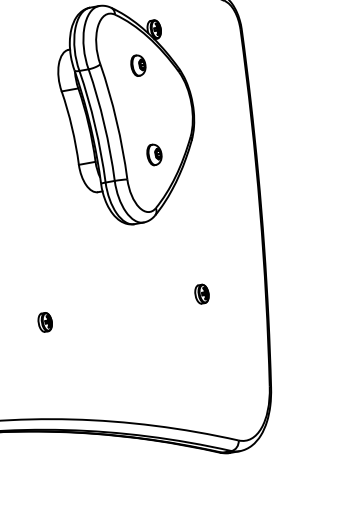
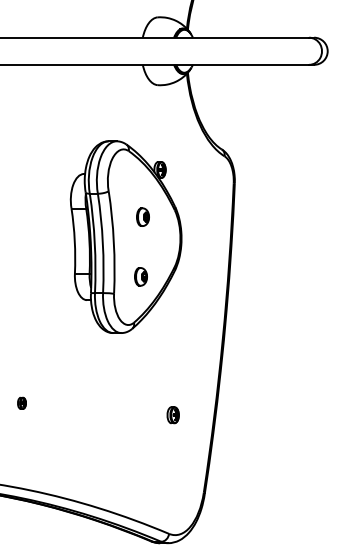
part: (137, 64) -> (142, 216), moved
part: (201, 294) -> (172, 415), moved
part: (44, 322) -> (21, 403), size x0.7

